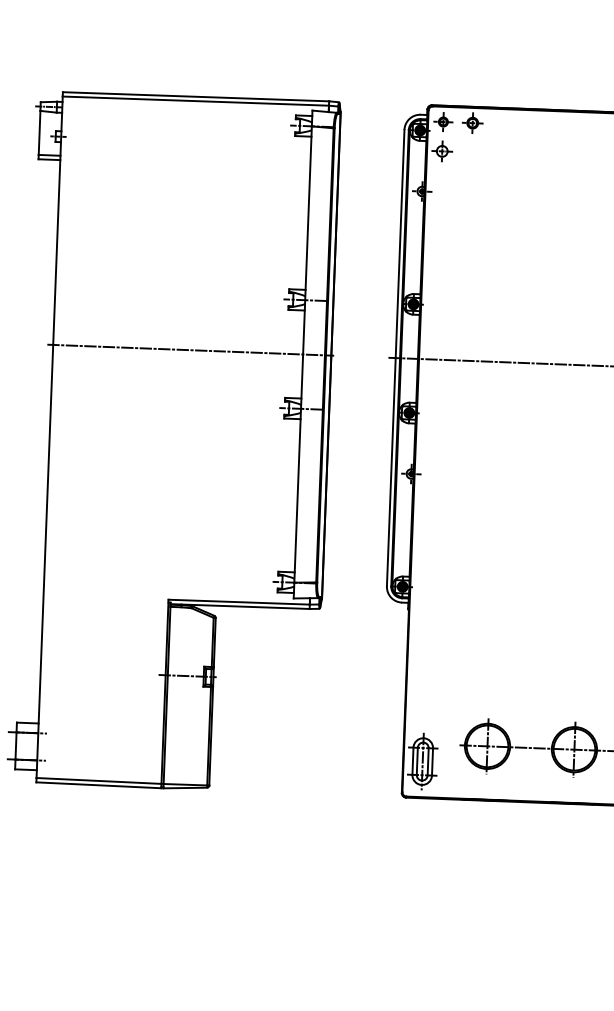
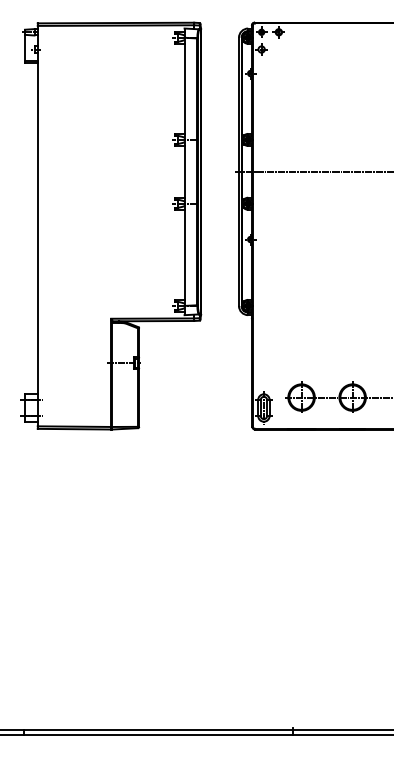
line: (190, 349) -> (118, 171), removed

